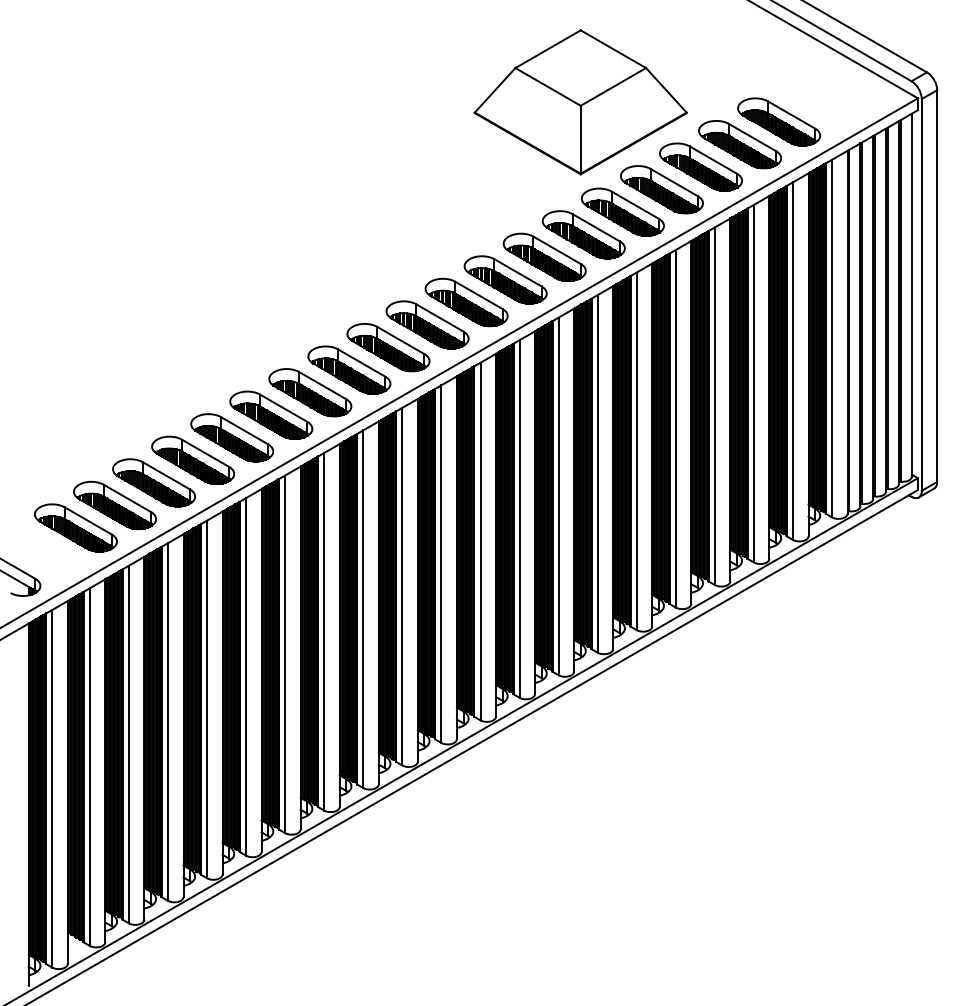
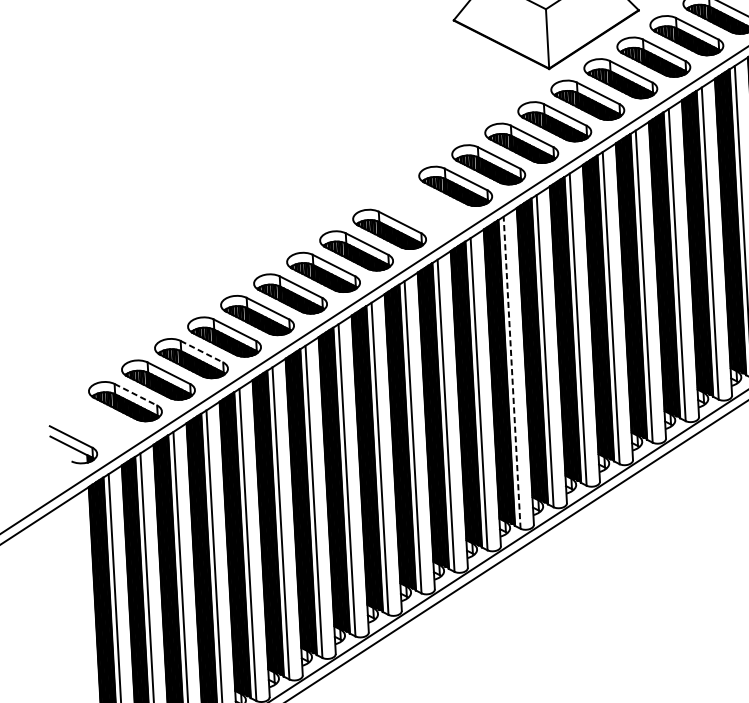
part: (427, 324) -> (422, 207), removed
line: (166, 476) -> (202, 352), solid -> dashed
line: (519, 519) -> (512, 373), solid -> dashed
line: (88, 521) -> (136, 395), solid -> dashed

